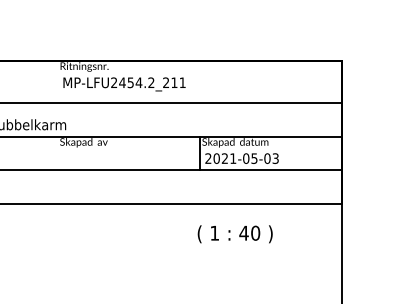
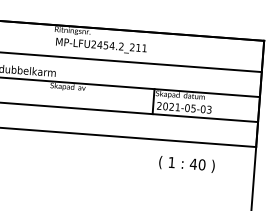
text: (234, 234) -> (186, 164), moved

